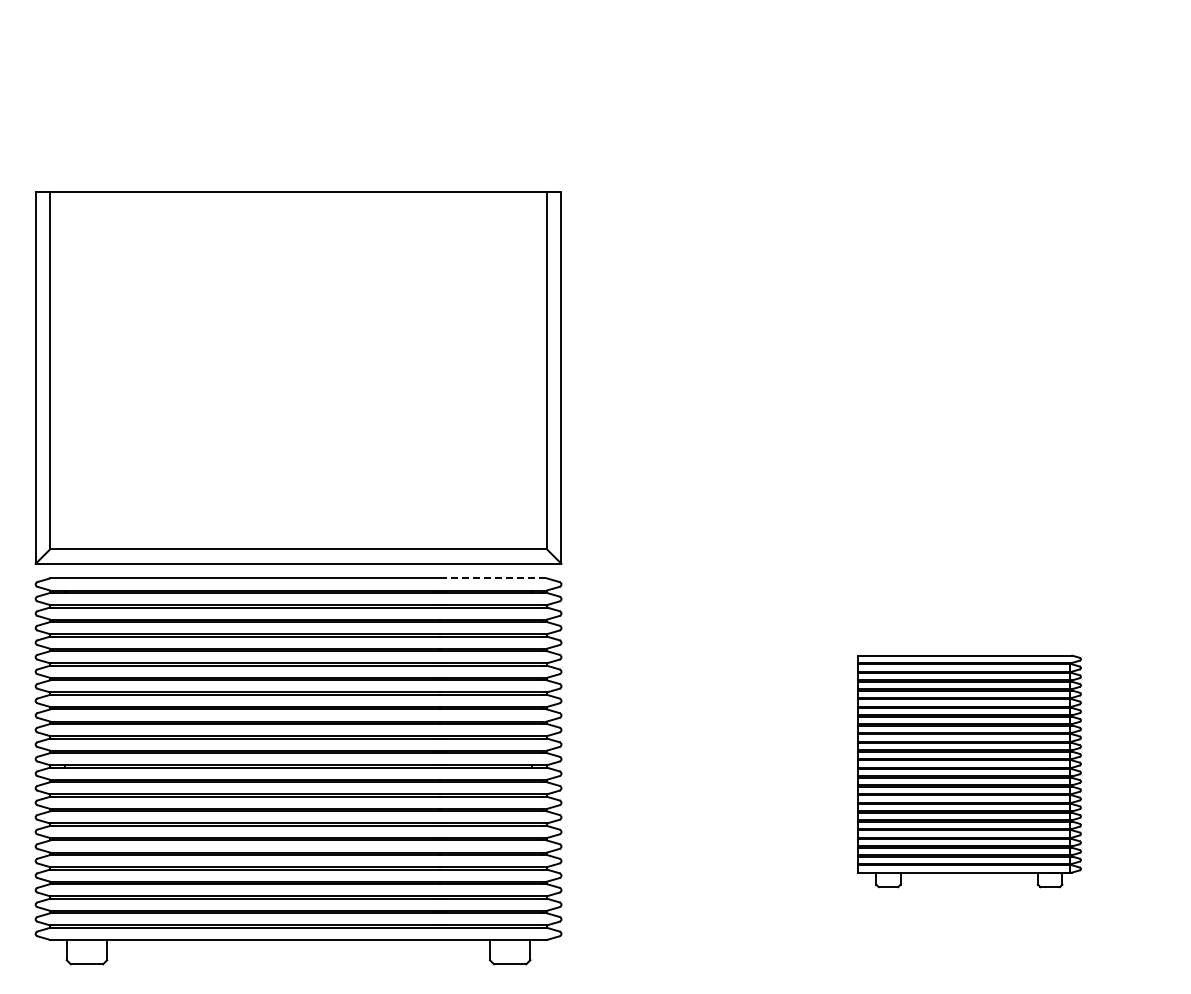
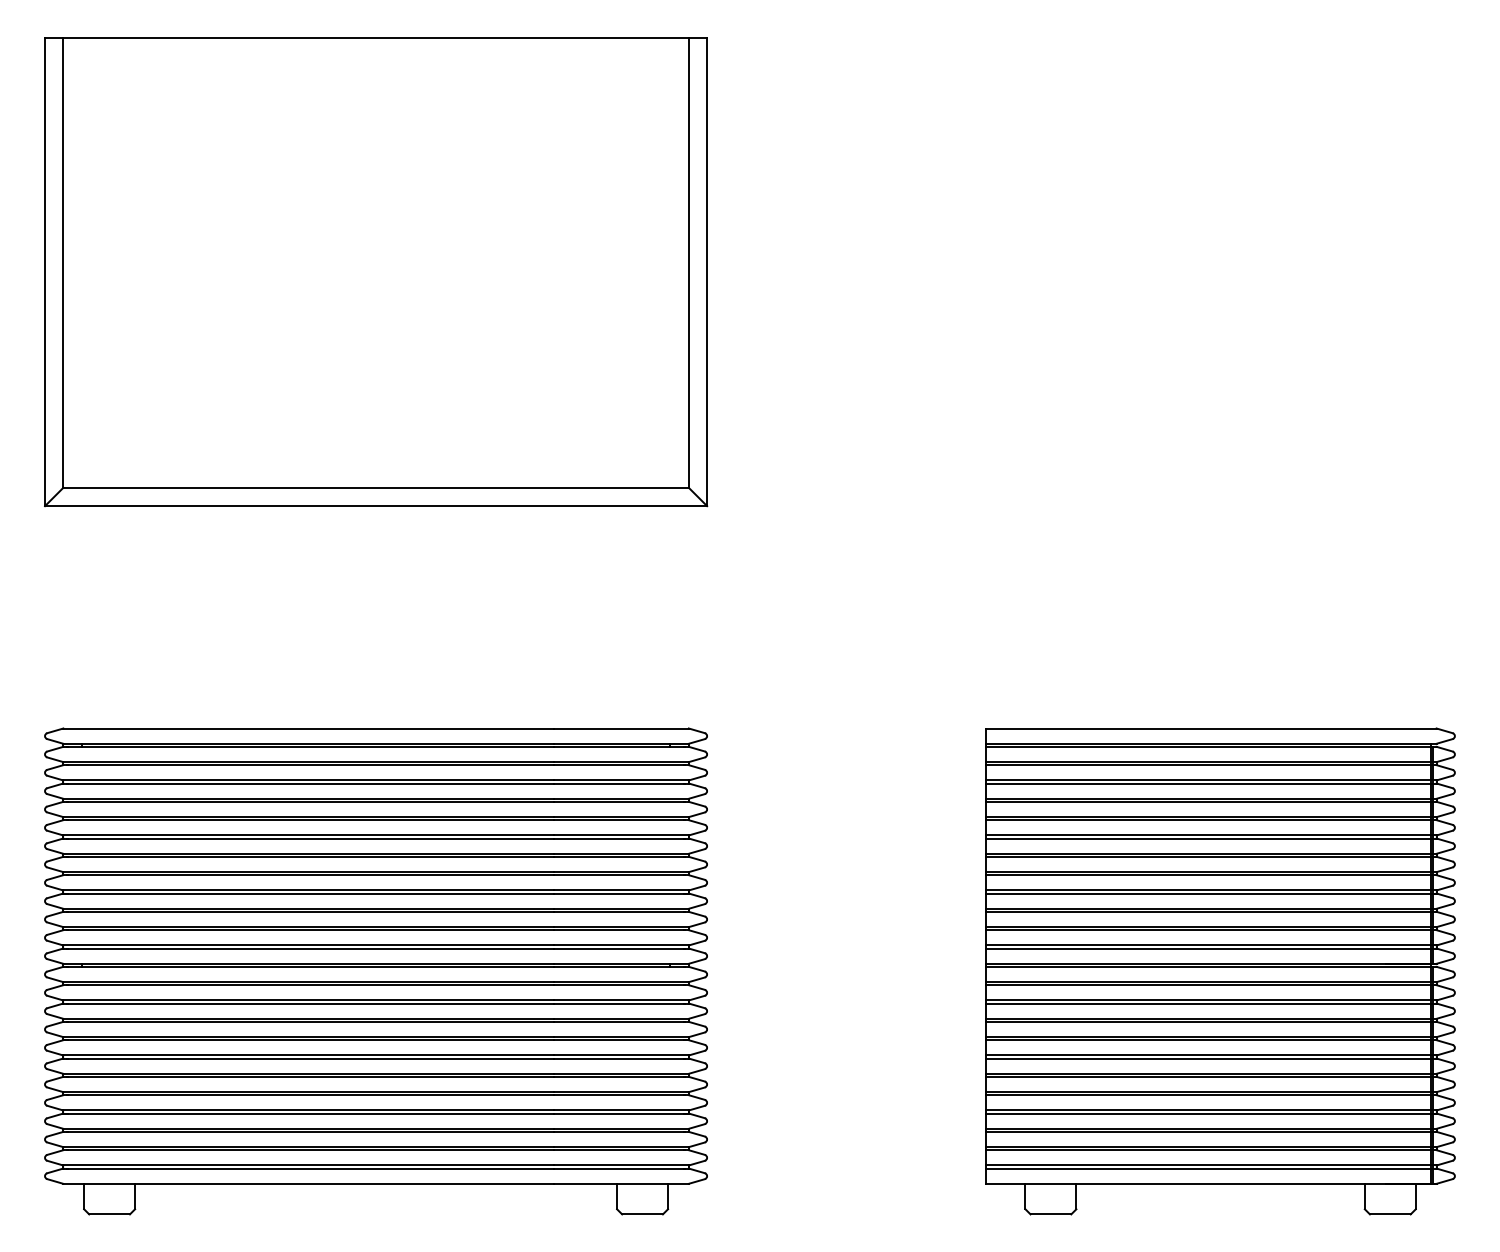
part: (298, 377) -> (375, 271), moved
line: (494, 578) -> (622, 728), dashed -> solid
part: (969, 771) -> (1220, 971), size x1.67

